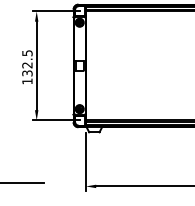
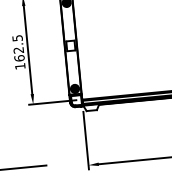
text: (27, 73) -> (19, 58), 132.5 -> 162.5

